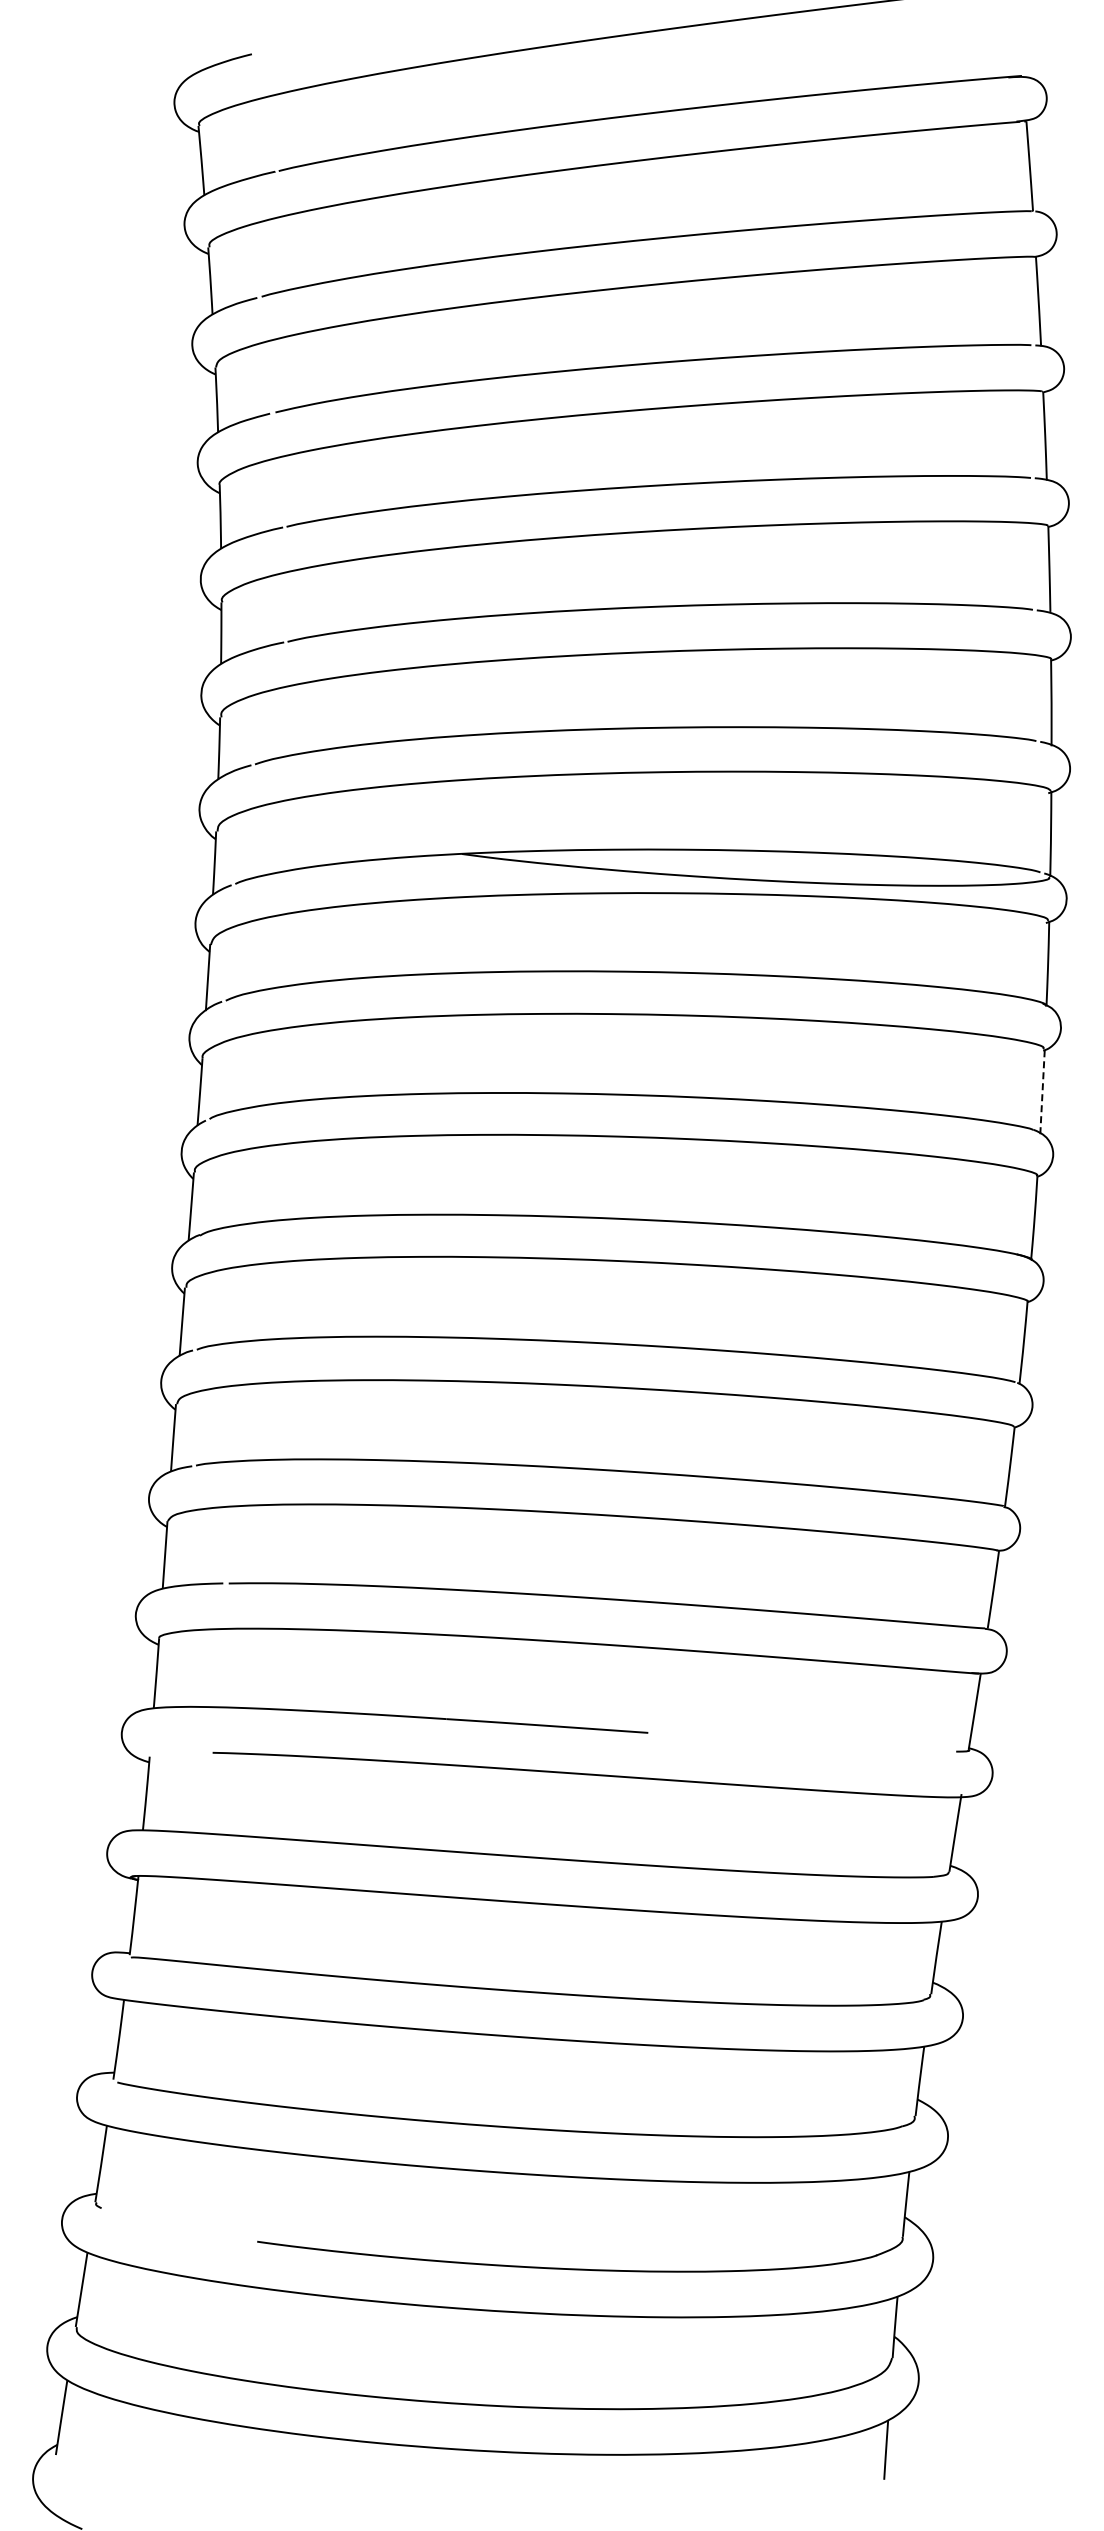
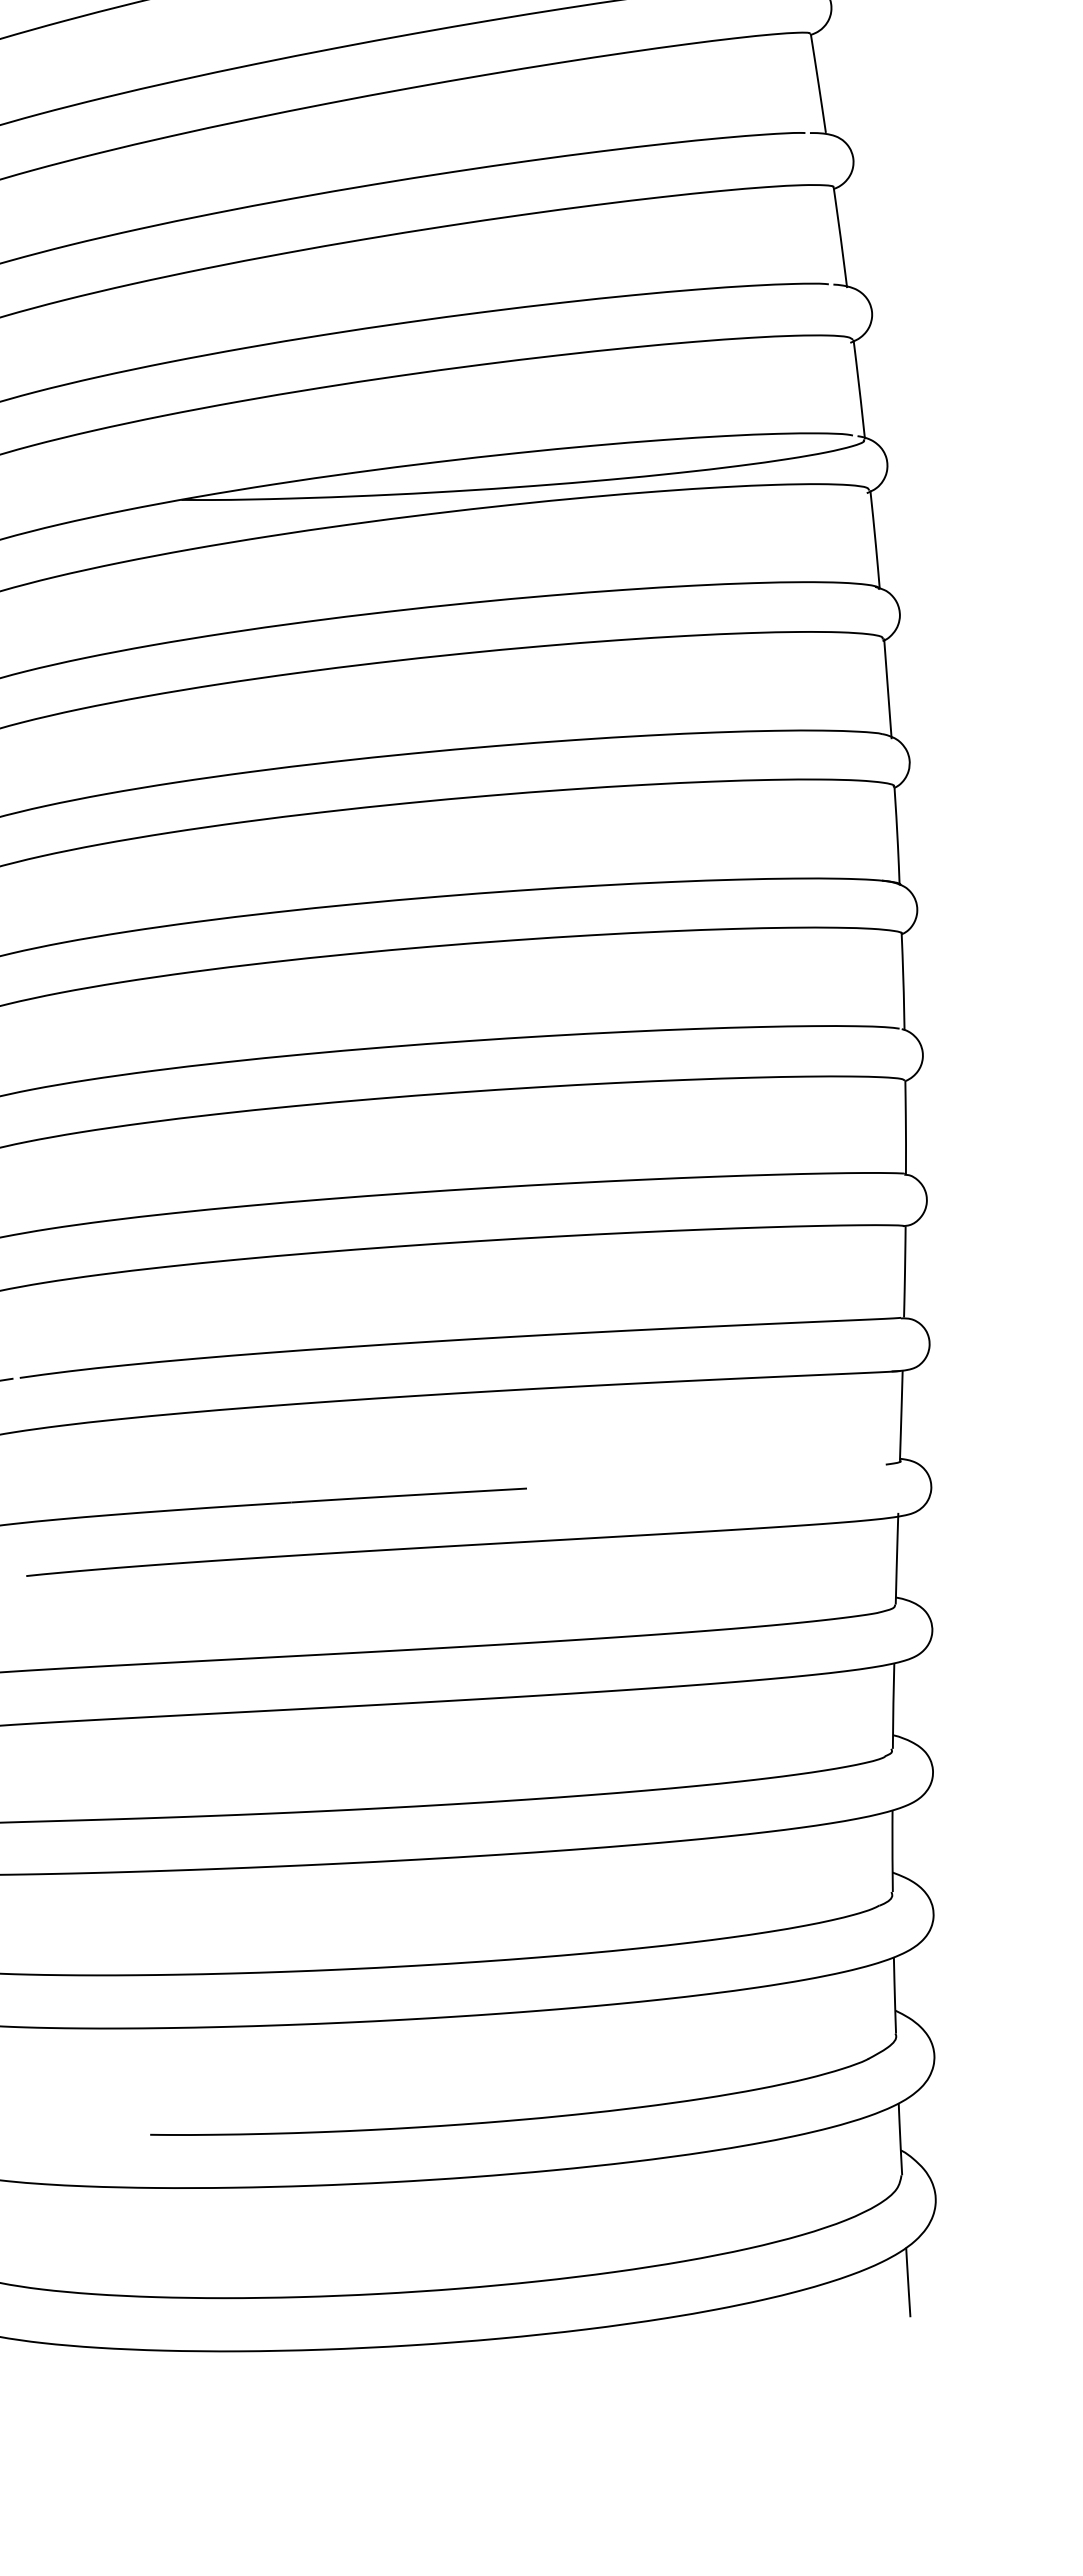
line: (1042, 1091) -> (887, 688), dashed -> solid

